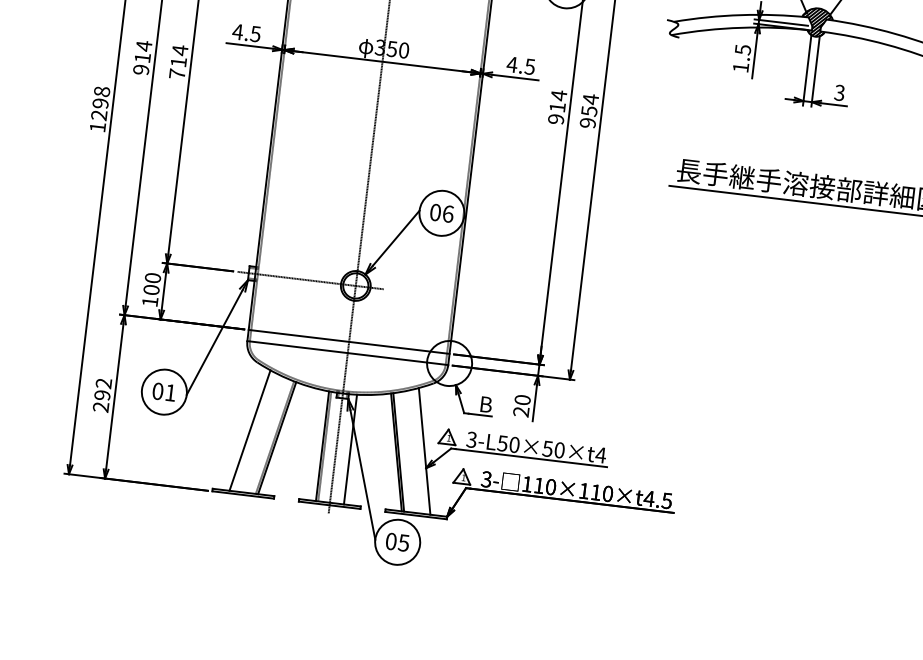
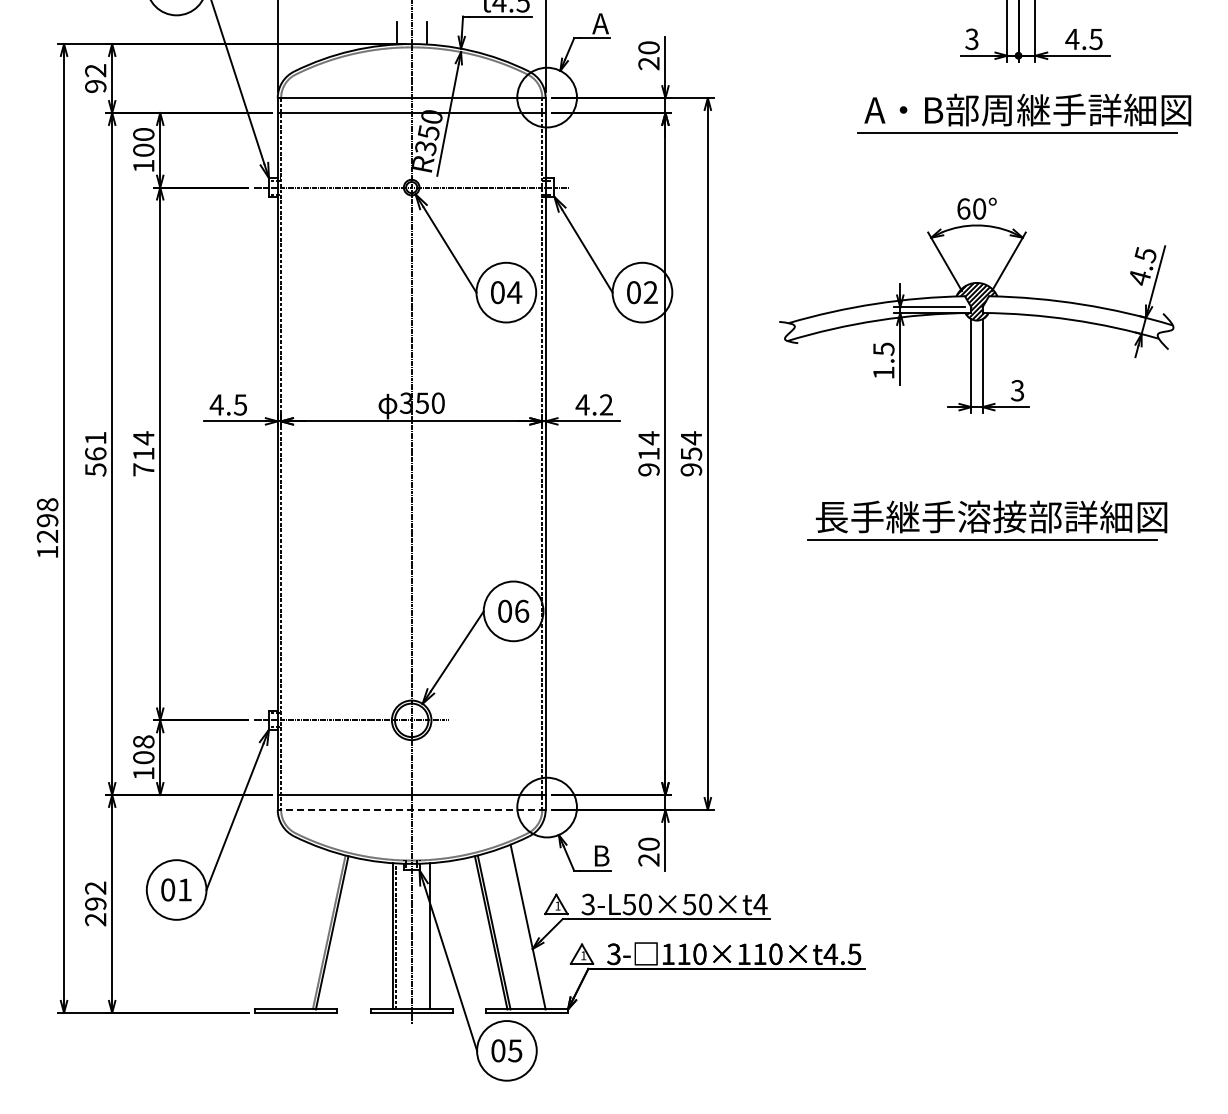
text: (142, 57) -> (95, 453), 914 -> 561
text: (529, 66) -> (605, 404), 4.5 -> 4.2
text: (152, 277) -> (143, 741), 100 -> 108
line: (347, 352) -> (411, 809), solid -> dashed
line: (249, 430) -> (294, 926), removed

